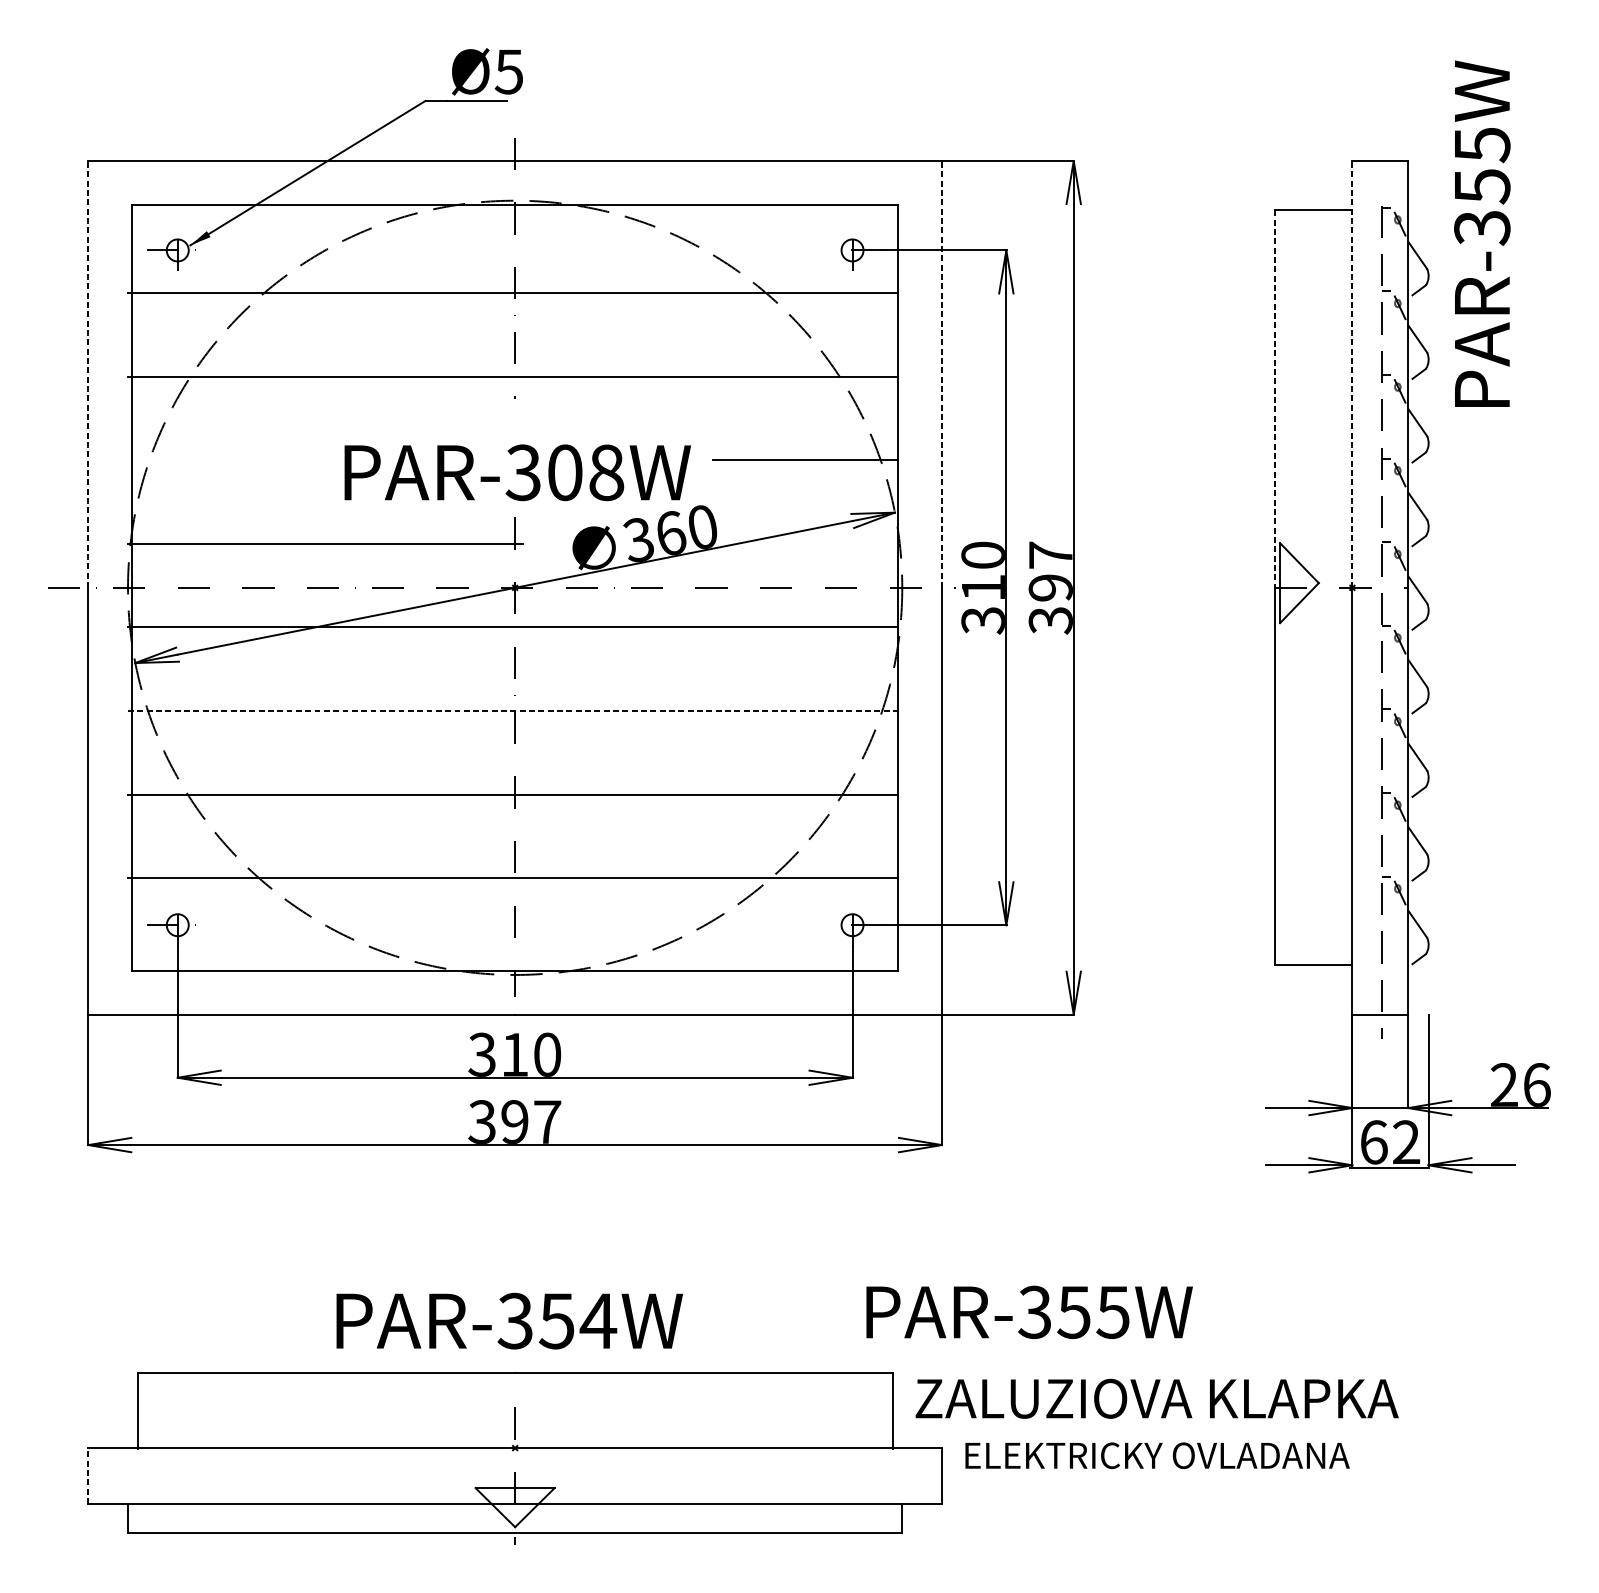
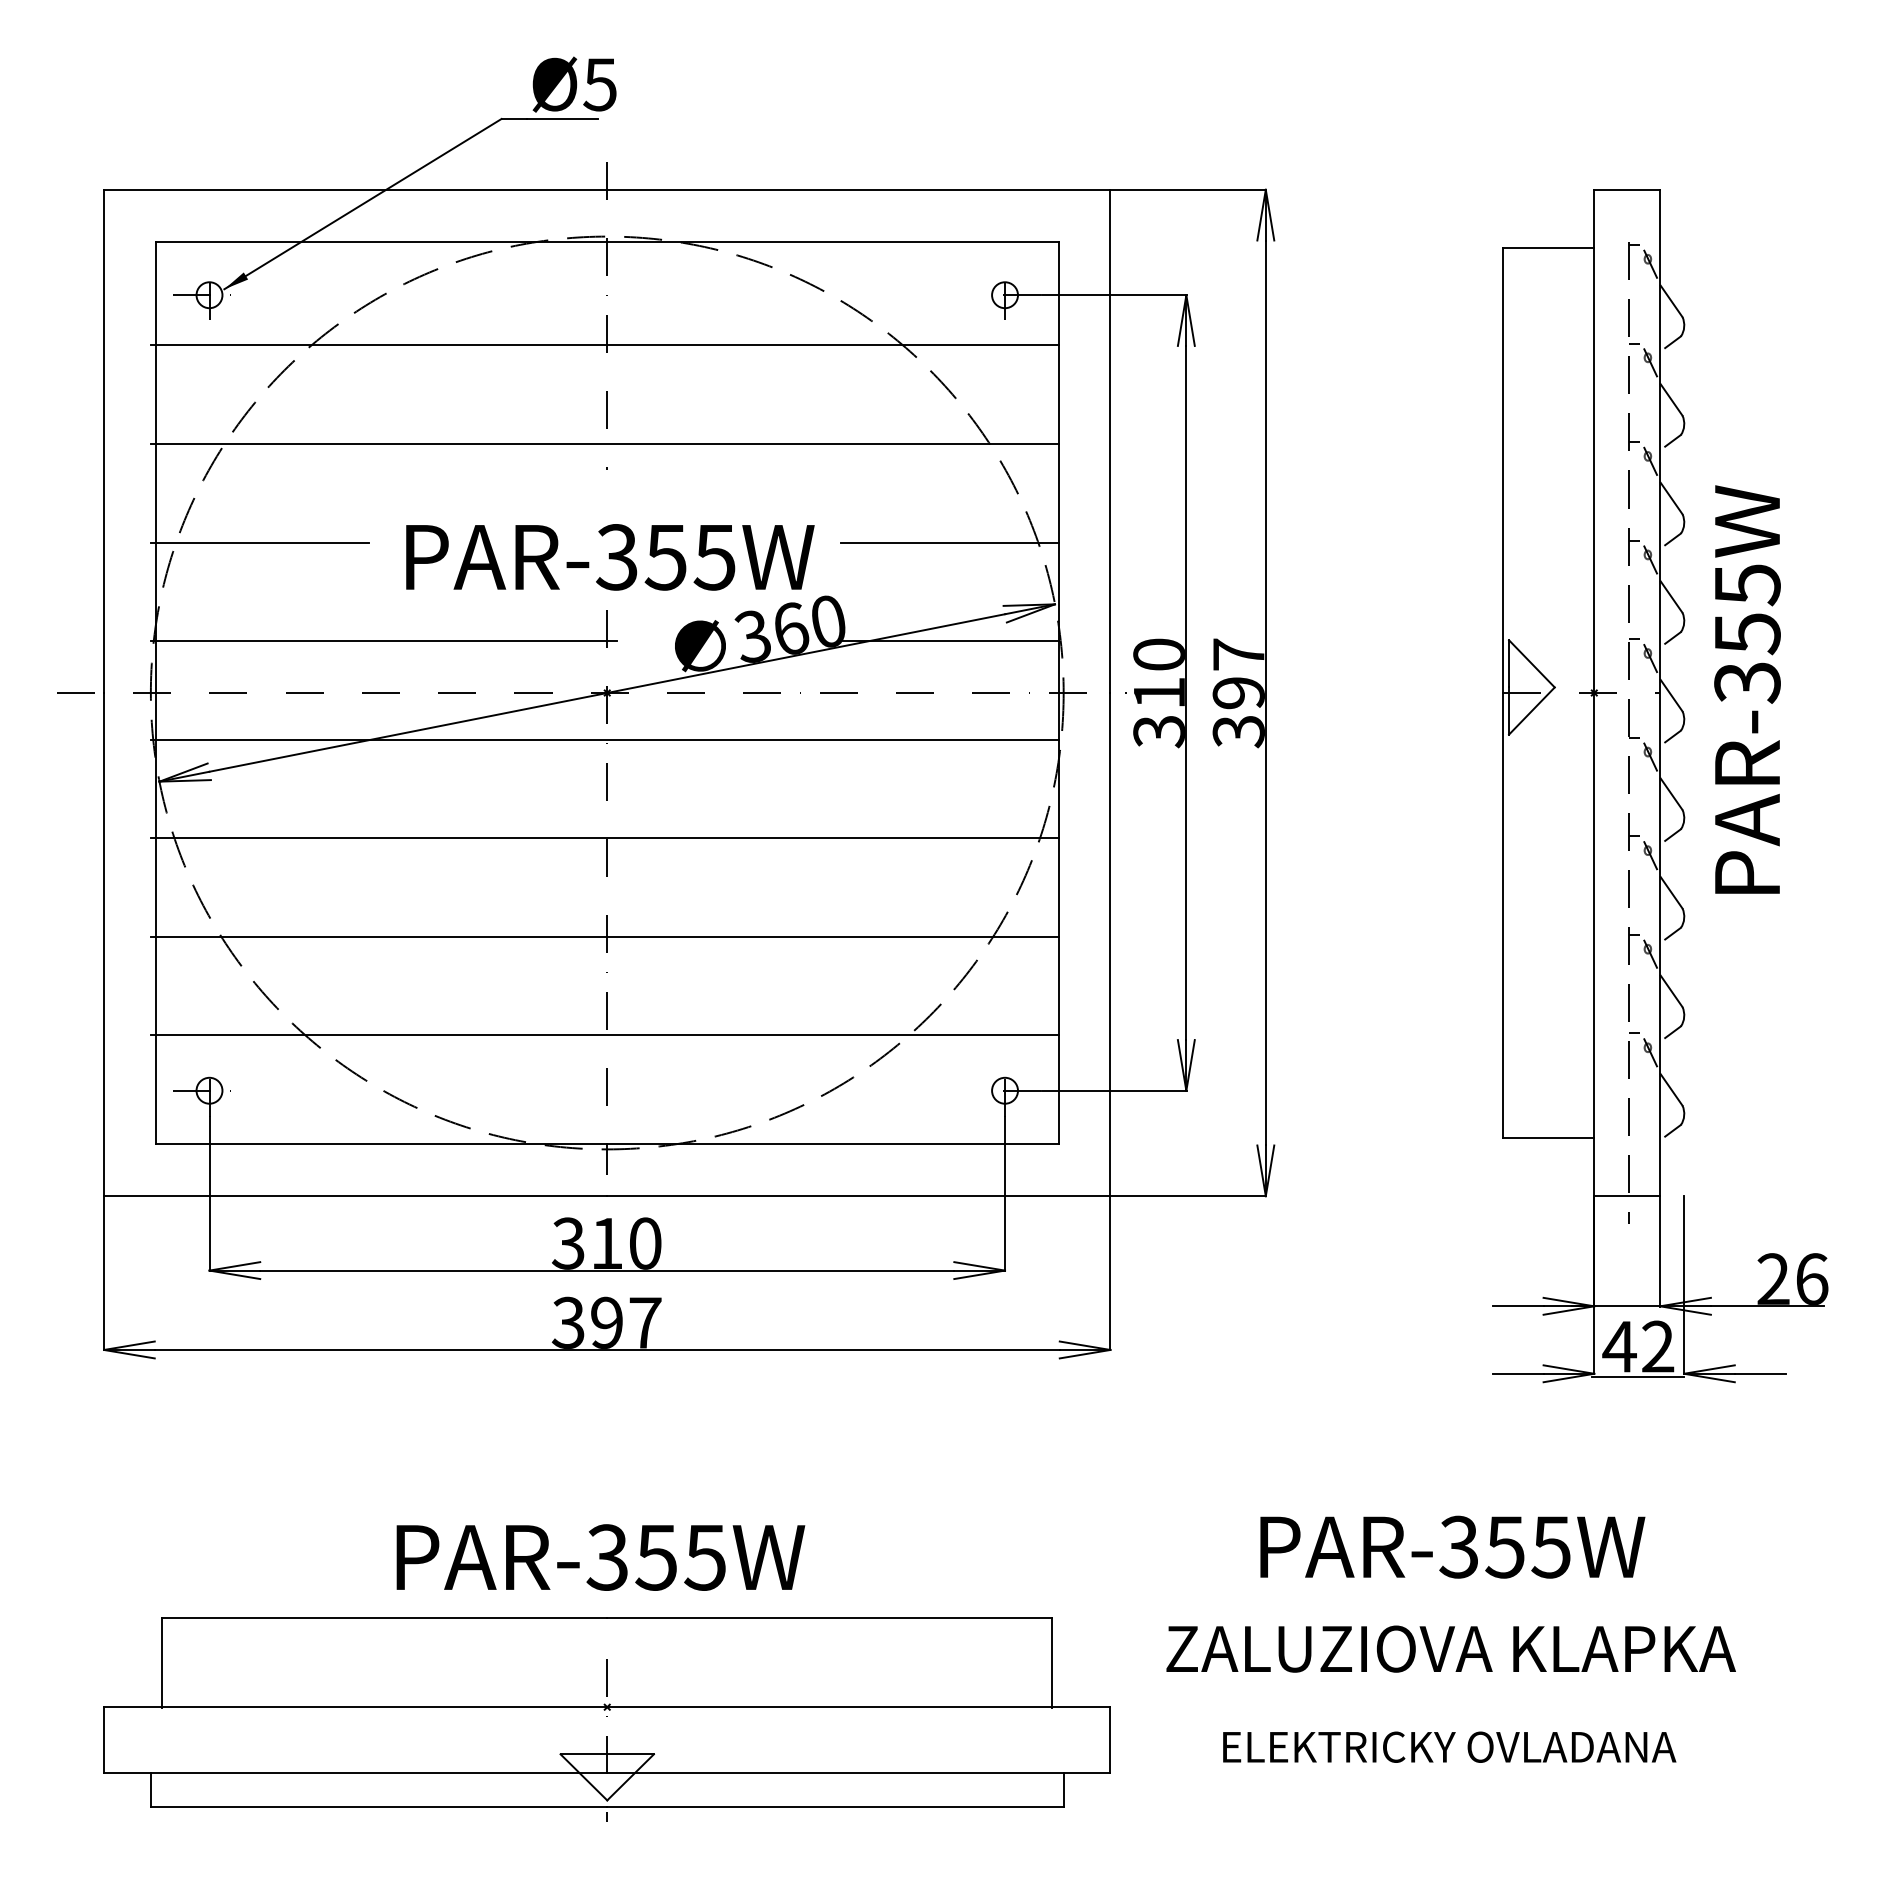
text: (1482, 233) -> (1747, 689), moved
line: (88, 374) -> (104, 441), dashed -> solid
line: (941, 374) -> (1110, 441), dashed -> solid
line: (1352, 374) -> (1594, 441), dashed -> solid
line: (1274, 399) -> (1502, 471), dashed -> solid
line: (220, 460) -> (259, 542), added
text: (584, 472) -> (689, 557), PAR-308W -> PAR-355W
line: (806, 544) -> (950, 641), added
line: (512, 711) -> (604, 838), dashed -> solid
text: (1373, 1142) -> (1619, 1346), 62 -> 42
text: (1029, 1311) -> (1452, 1546), moved
text: (598, 1321) -> (705, 1557), PAR-354W -> PAR-355W
text: (1156, 1398) -> (1450, 1648), moved
text: (1157, 1455) -> (1449, 1746), moved
line: (88, 1476) -> (104, 1740), dashed -> solid

